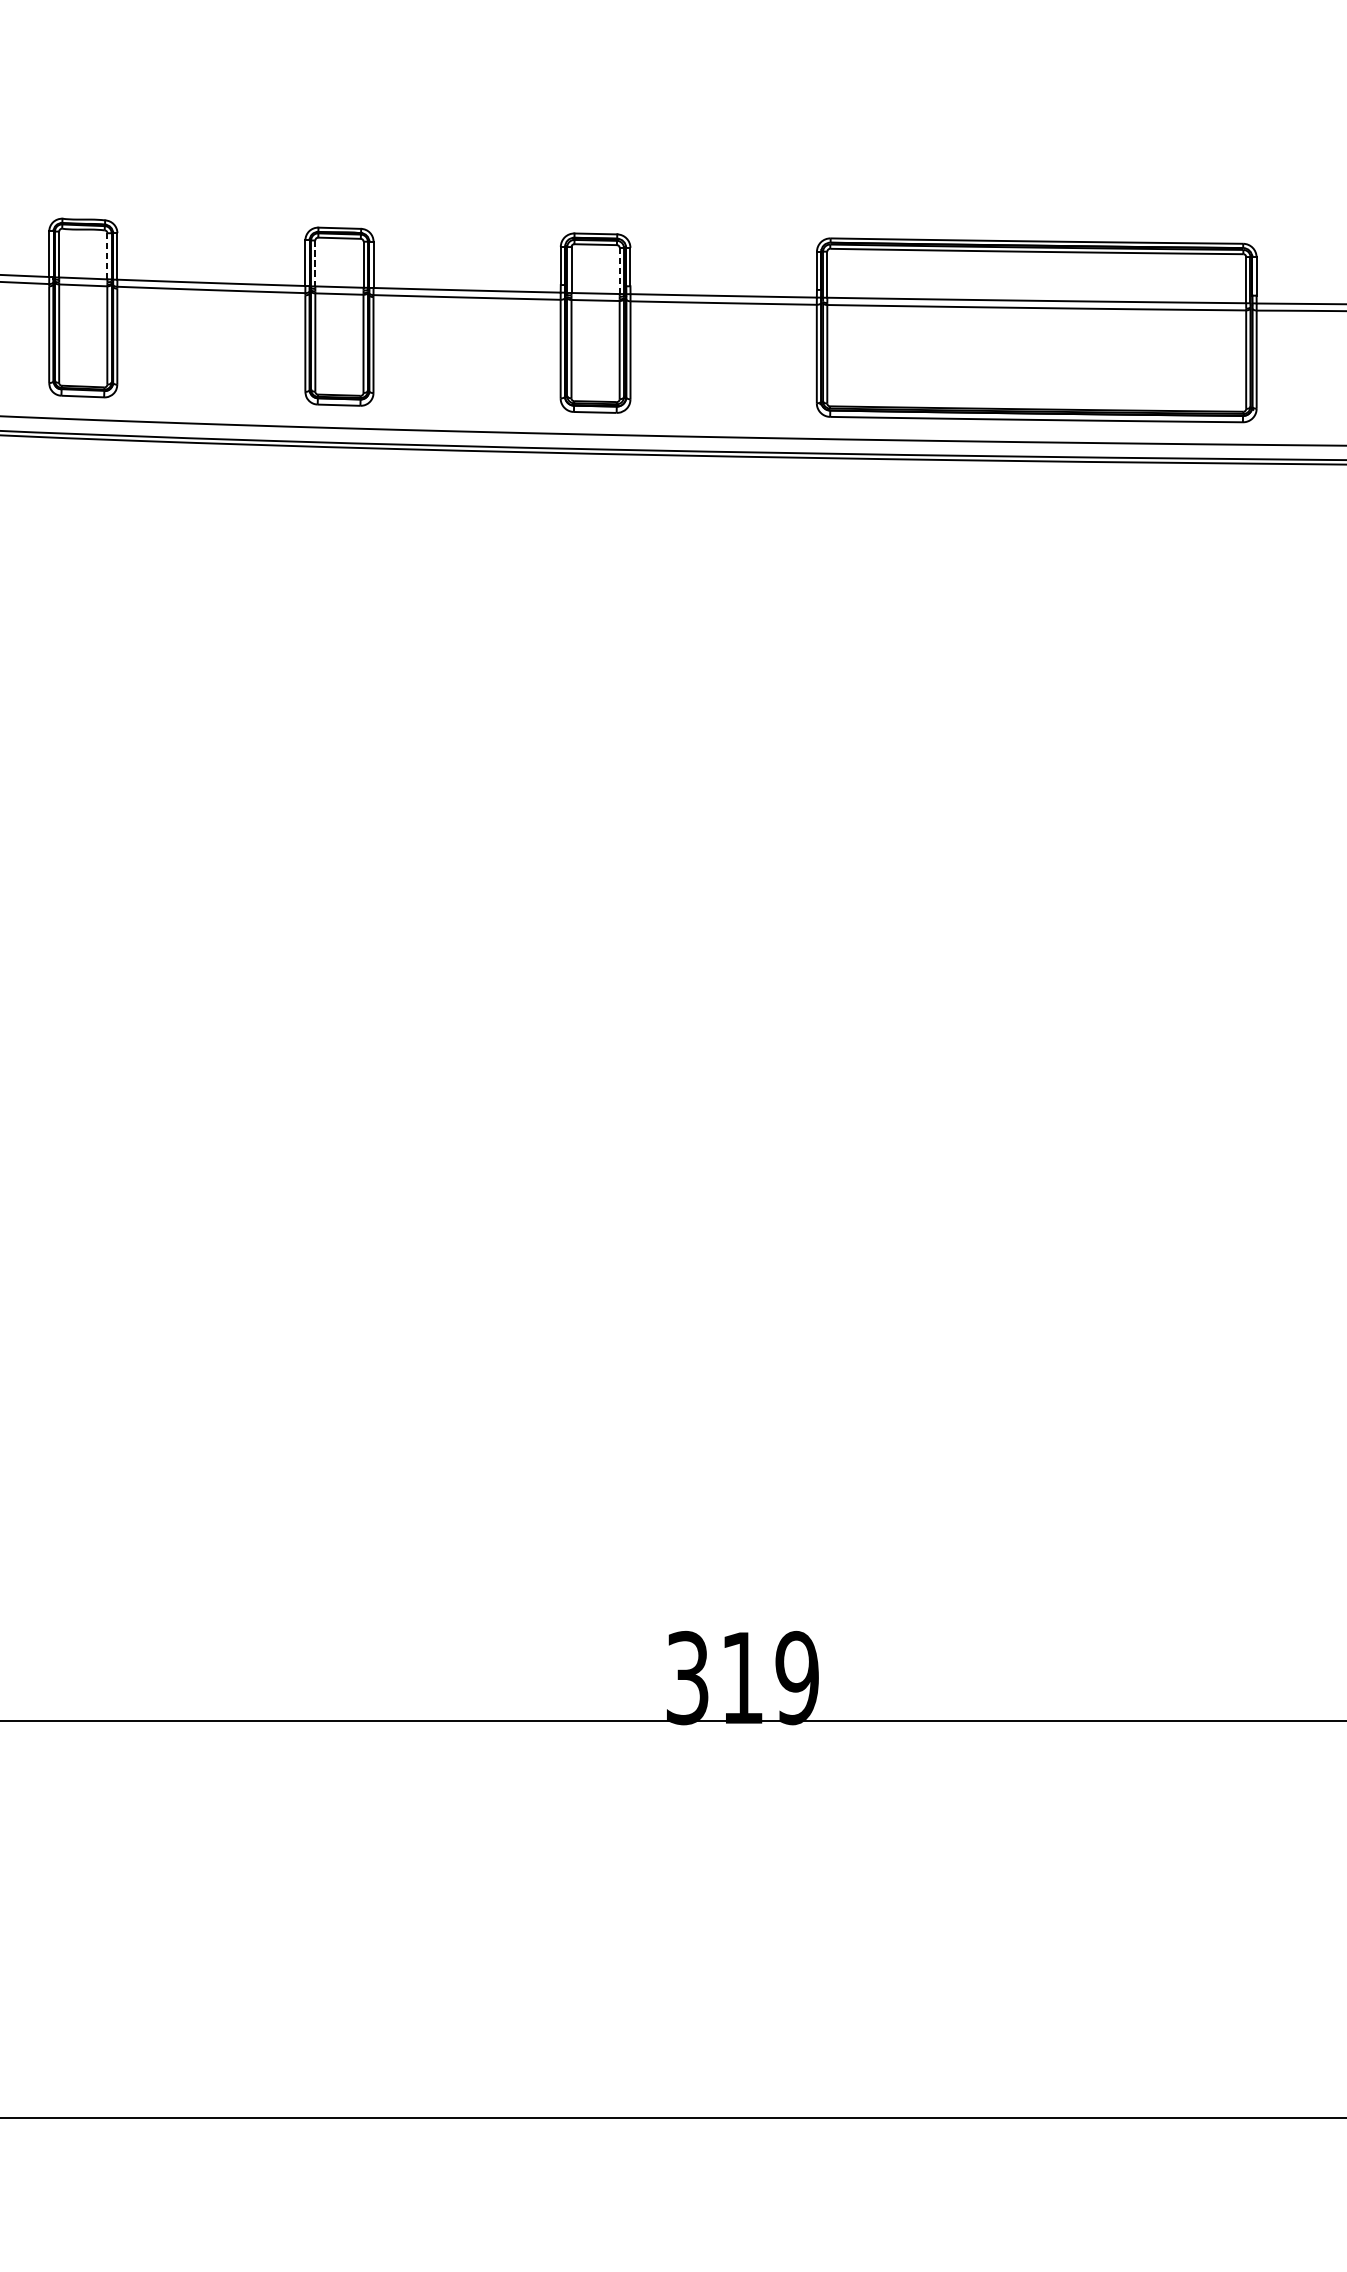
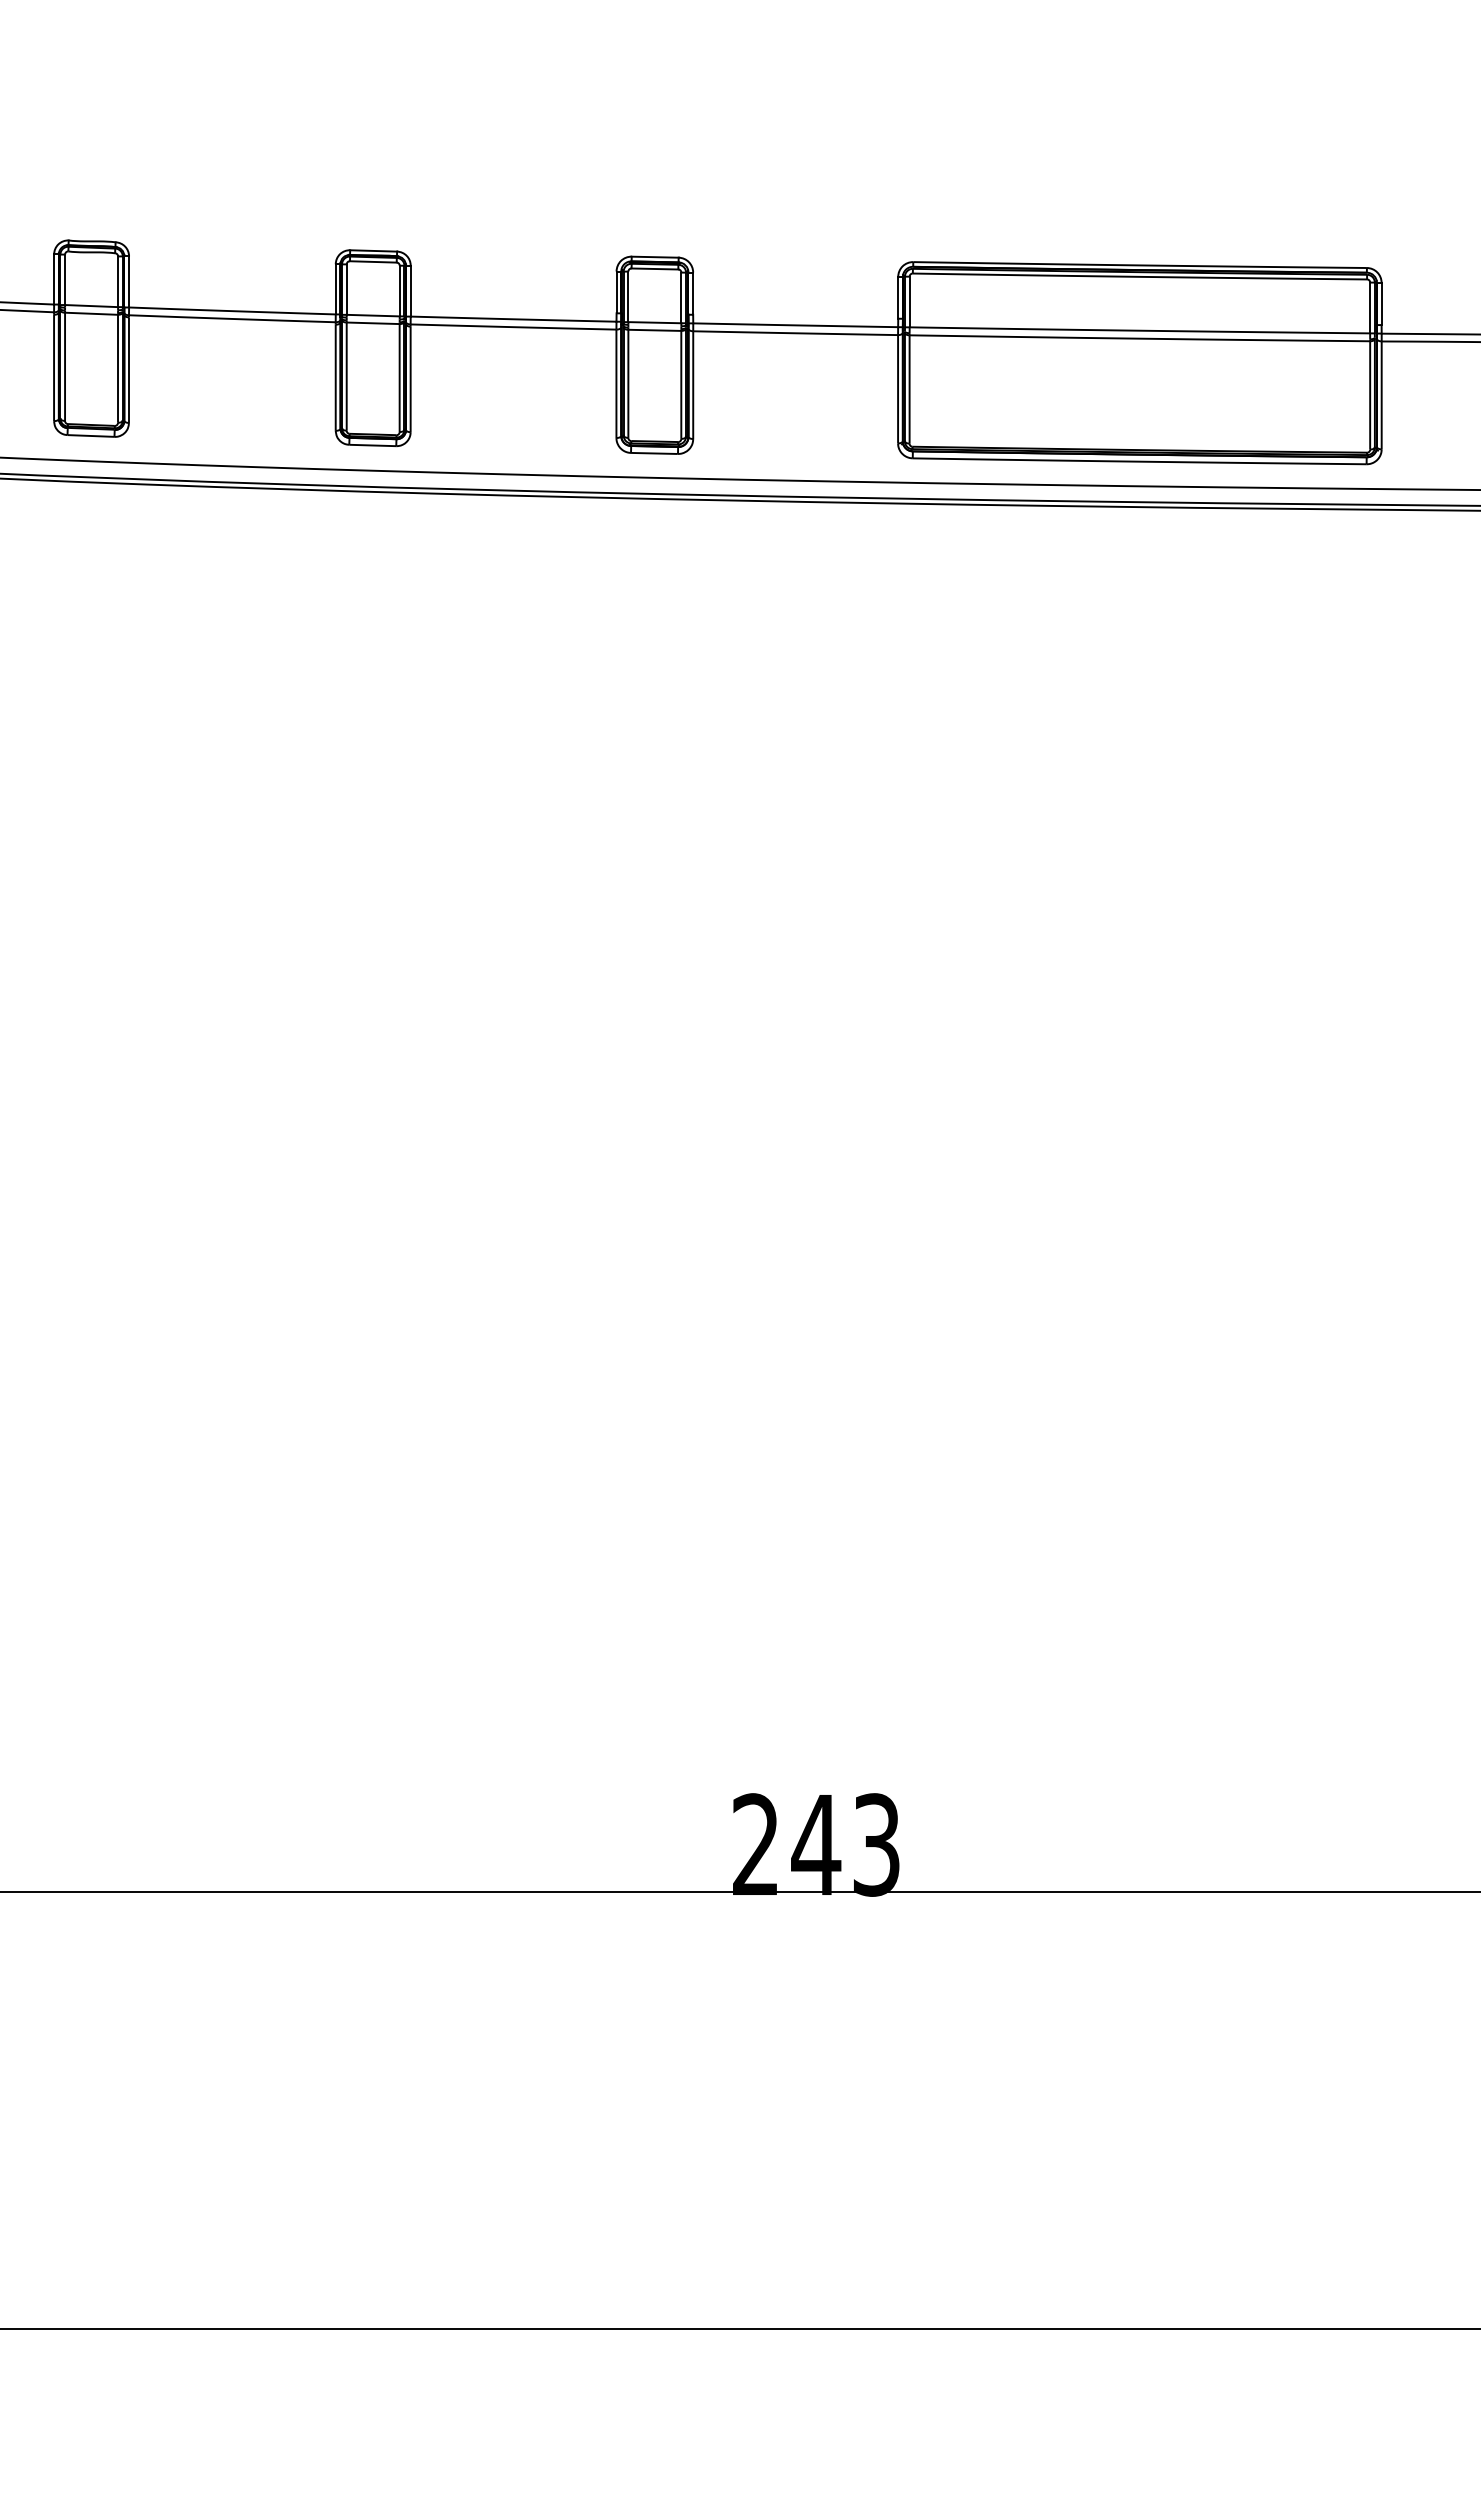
line: (107, 256) -> (118, 281), dashed -> solid
line: (315, 264) -> (346, 290), dashed -> solid
line: (619, 270) -> (681, 297), dashed -> solid
text: (742, 1677) -> (816, 1844), 319 -> 243

